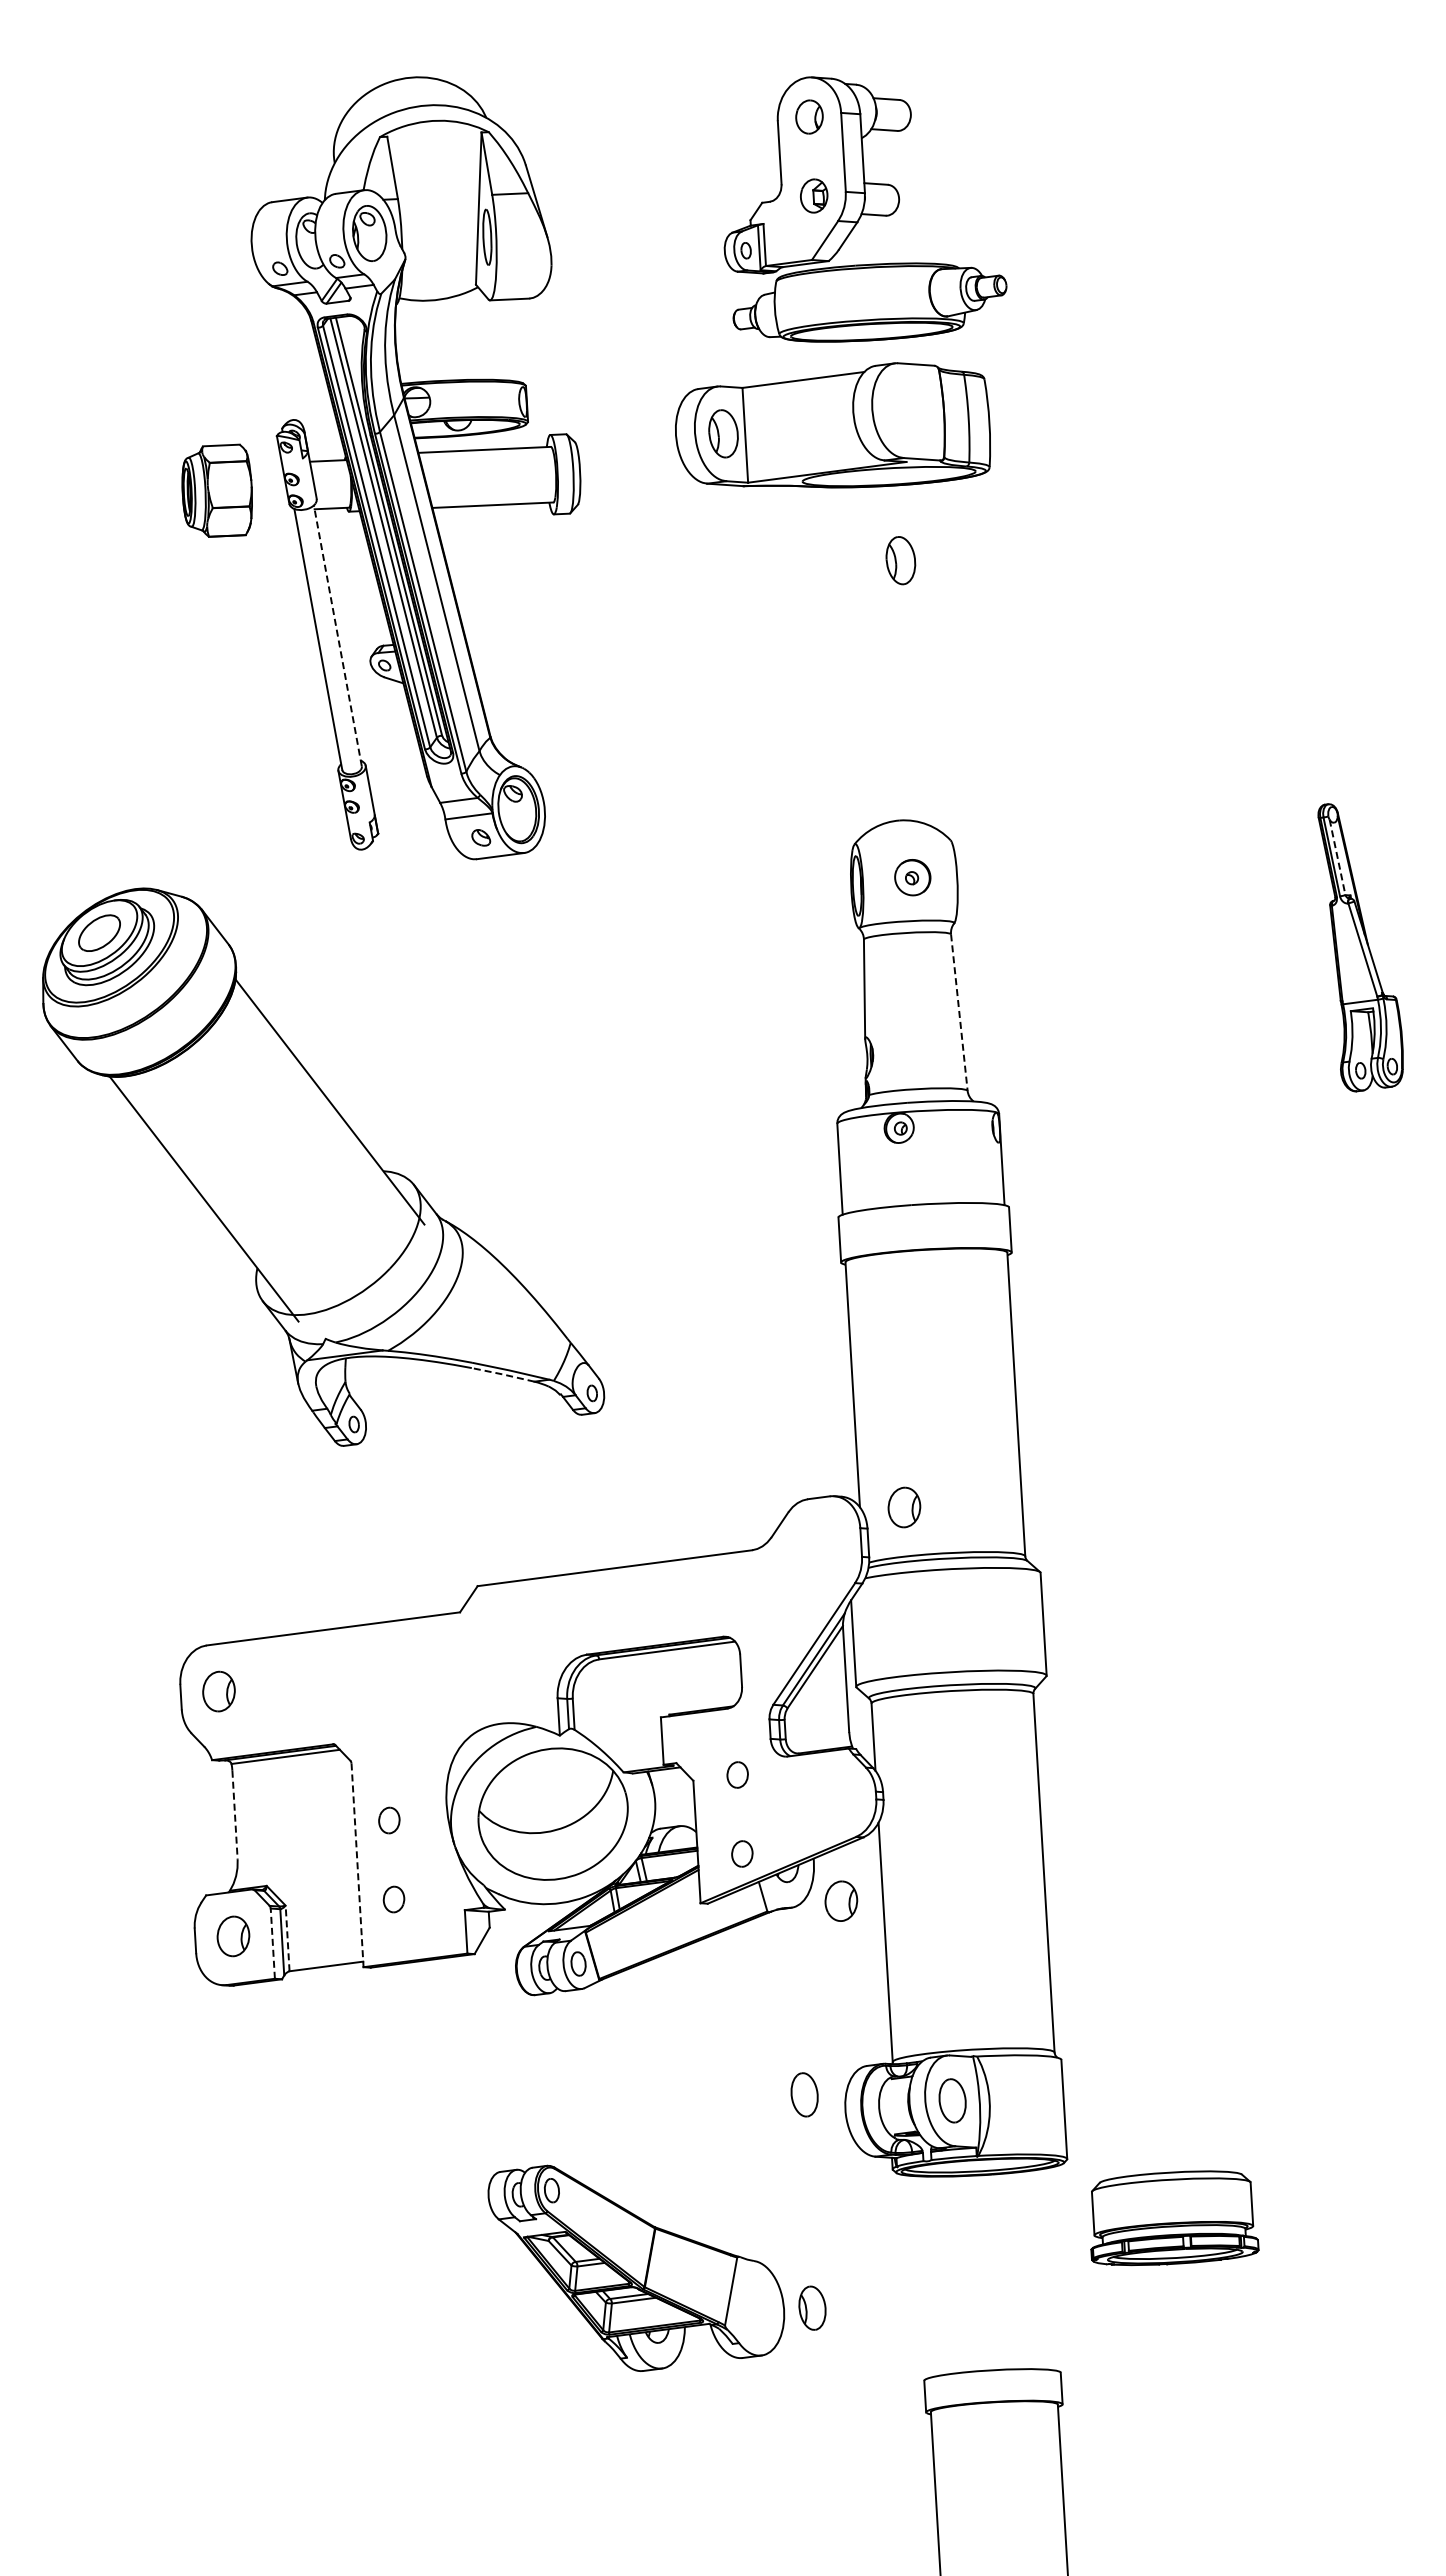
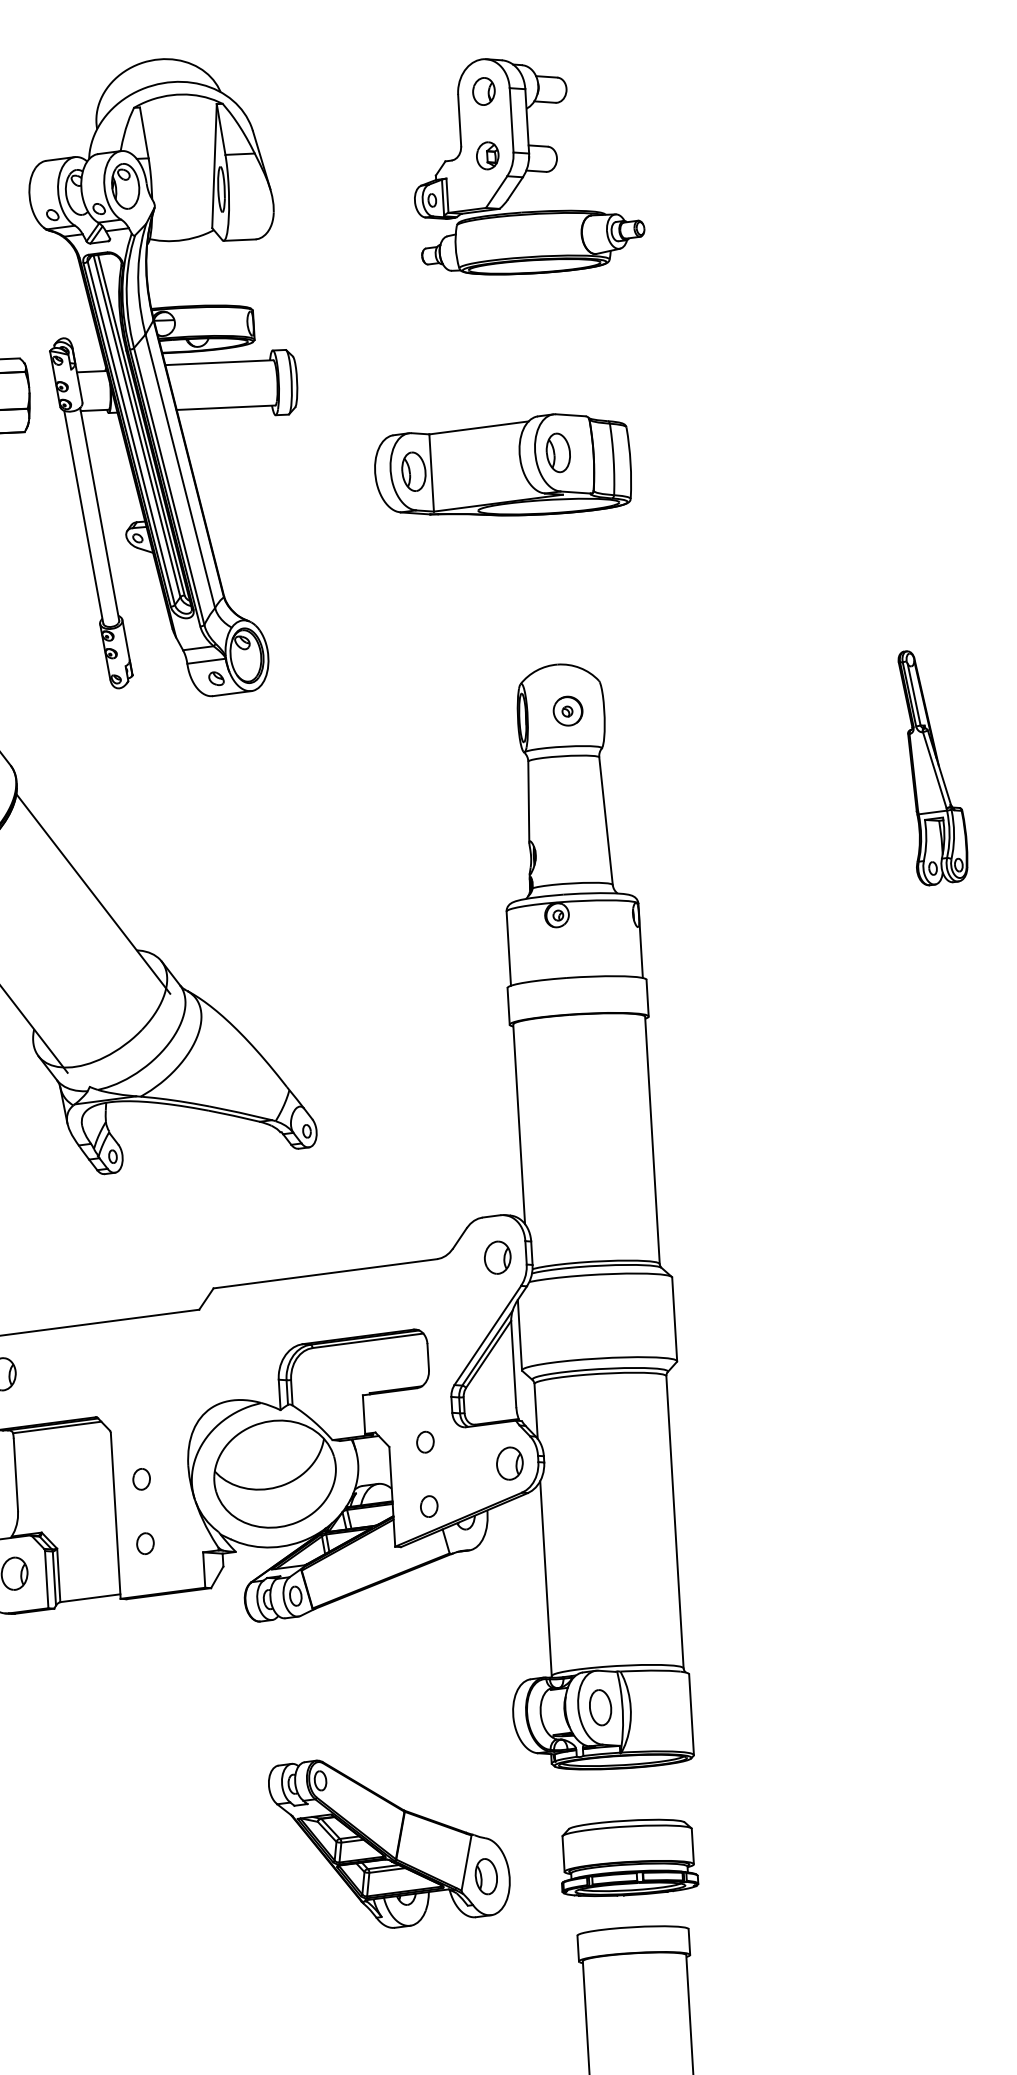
part: (832, 425) -> (502, 465), moved
line: (337, 635) -> (99, 513), dashed -> solid
line: (1337, 857) -> (914, 694), dashed -> solid
line: (959, 1012) -> (606, 821), dashed -> solid
line: (502, 1374) -> (233, 1115), dashed -> solid
part: (904, 1507) -> (497, 1257), moved
line: (235, 1815) -> (16, 1475), dashed -> solid
line: (357, 1865) -> (115, 1515), dashed -> solid
part: (841, 1900) -> (510, 1463), moved
line: (287, 1938) -> (58, 1575), dashed -> solid
line: (272, 1943) -> (46, 1579), dashed -> solid
part: (804, 2094) -> (479, 1702), removed
part: (1174, 2218) -> (629, 1858), moved
part: (636, 2267) -> (389, 1843), moved

